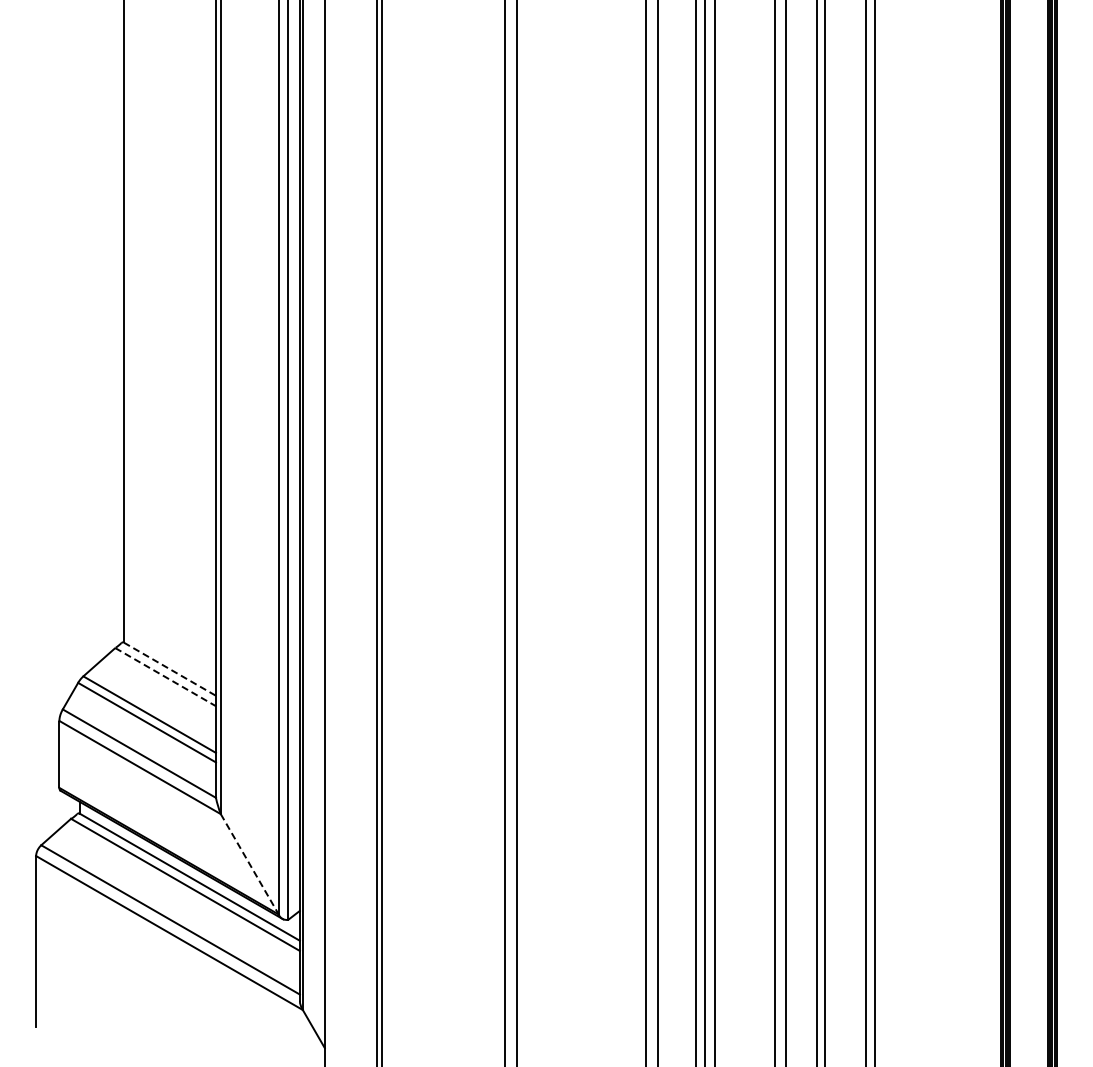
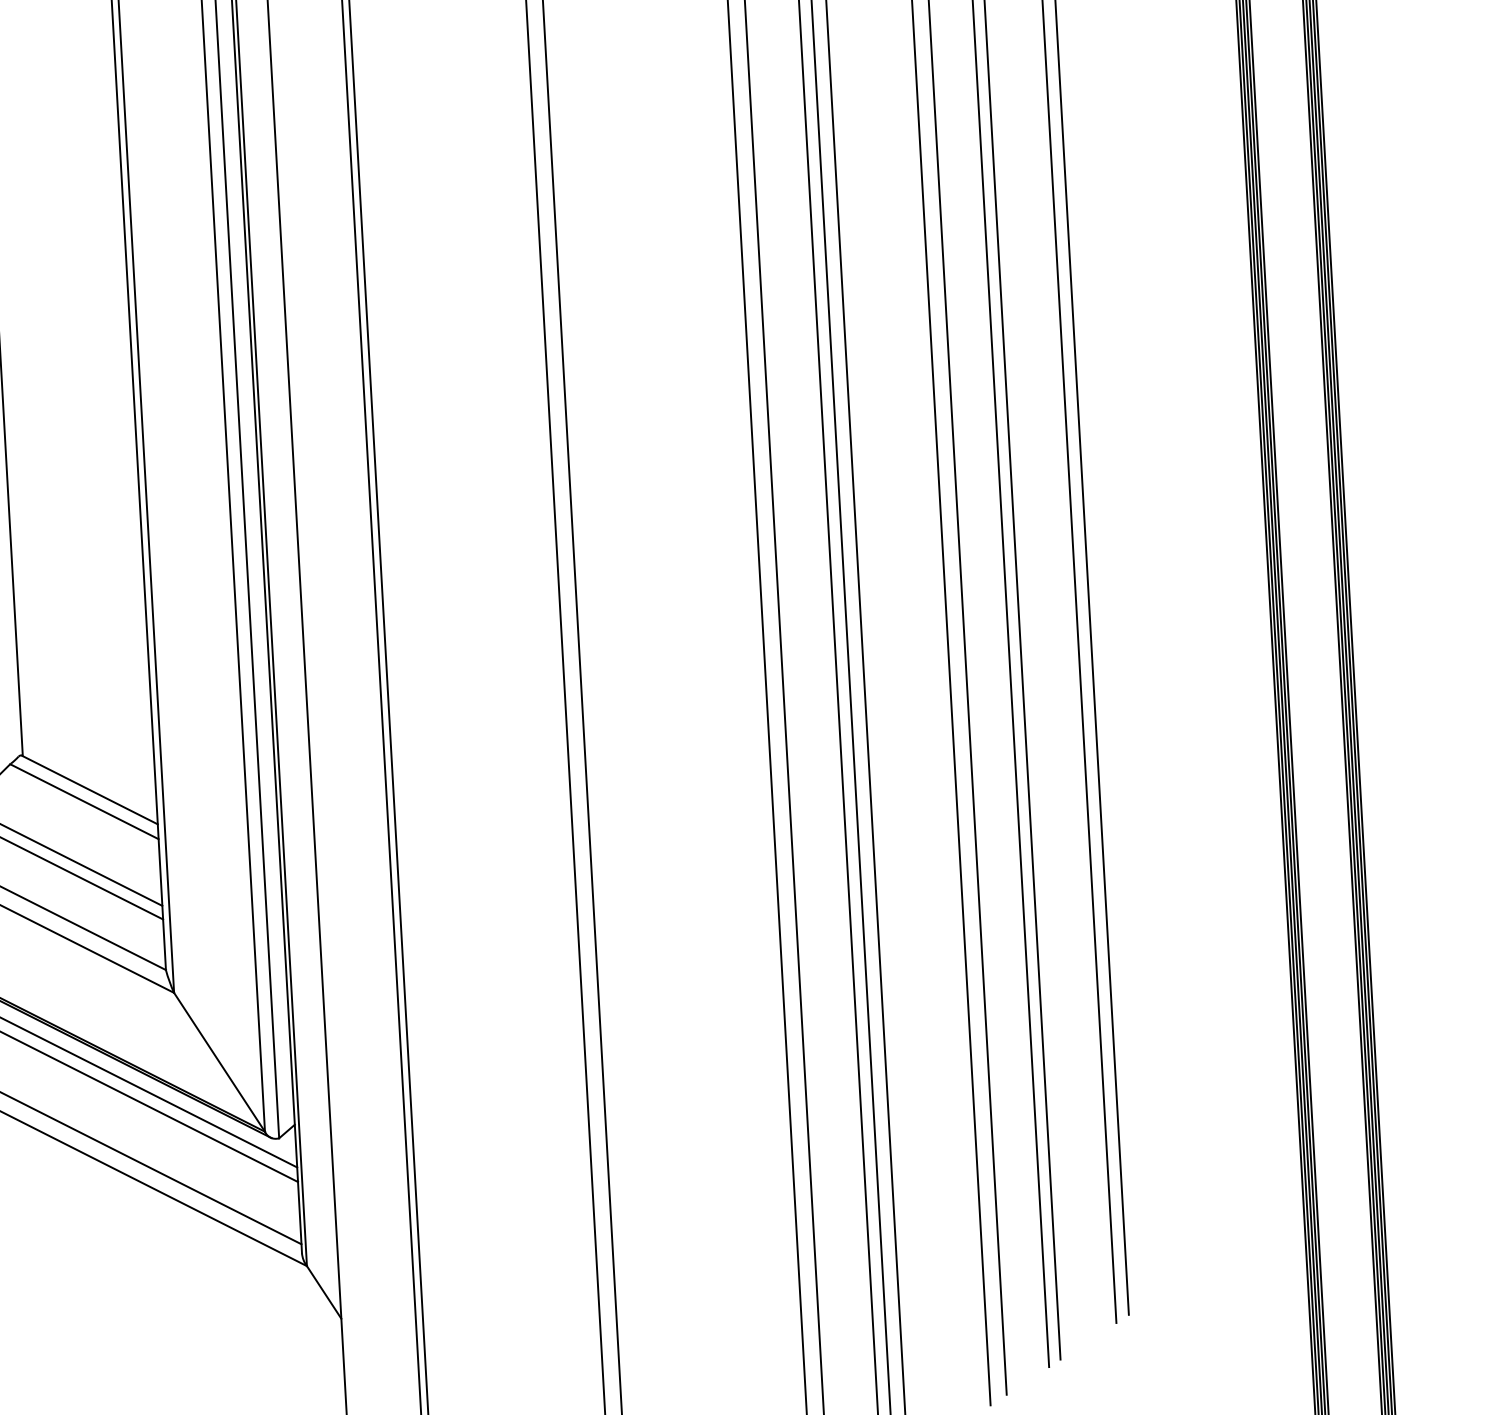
line: (170, 669) -> (90, 790), dashed -> solid
line: (166, 677) -> (85, 802), dashed -> solid
line: (250, 864) -> (220, 1062), dashed -> solid

